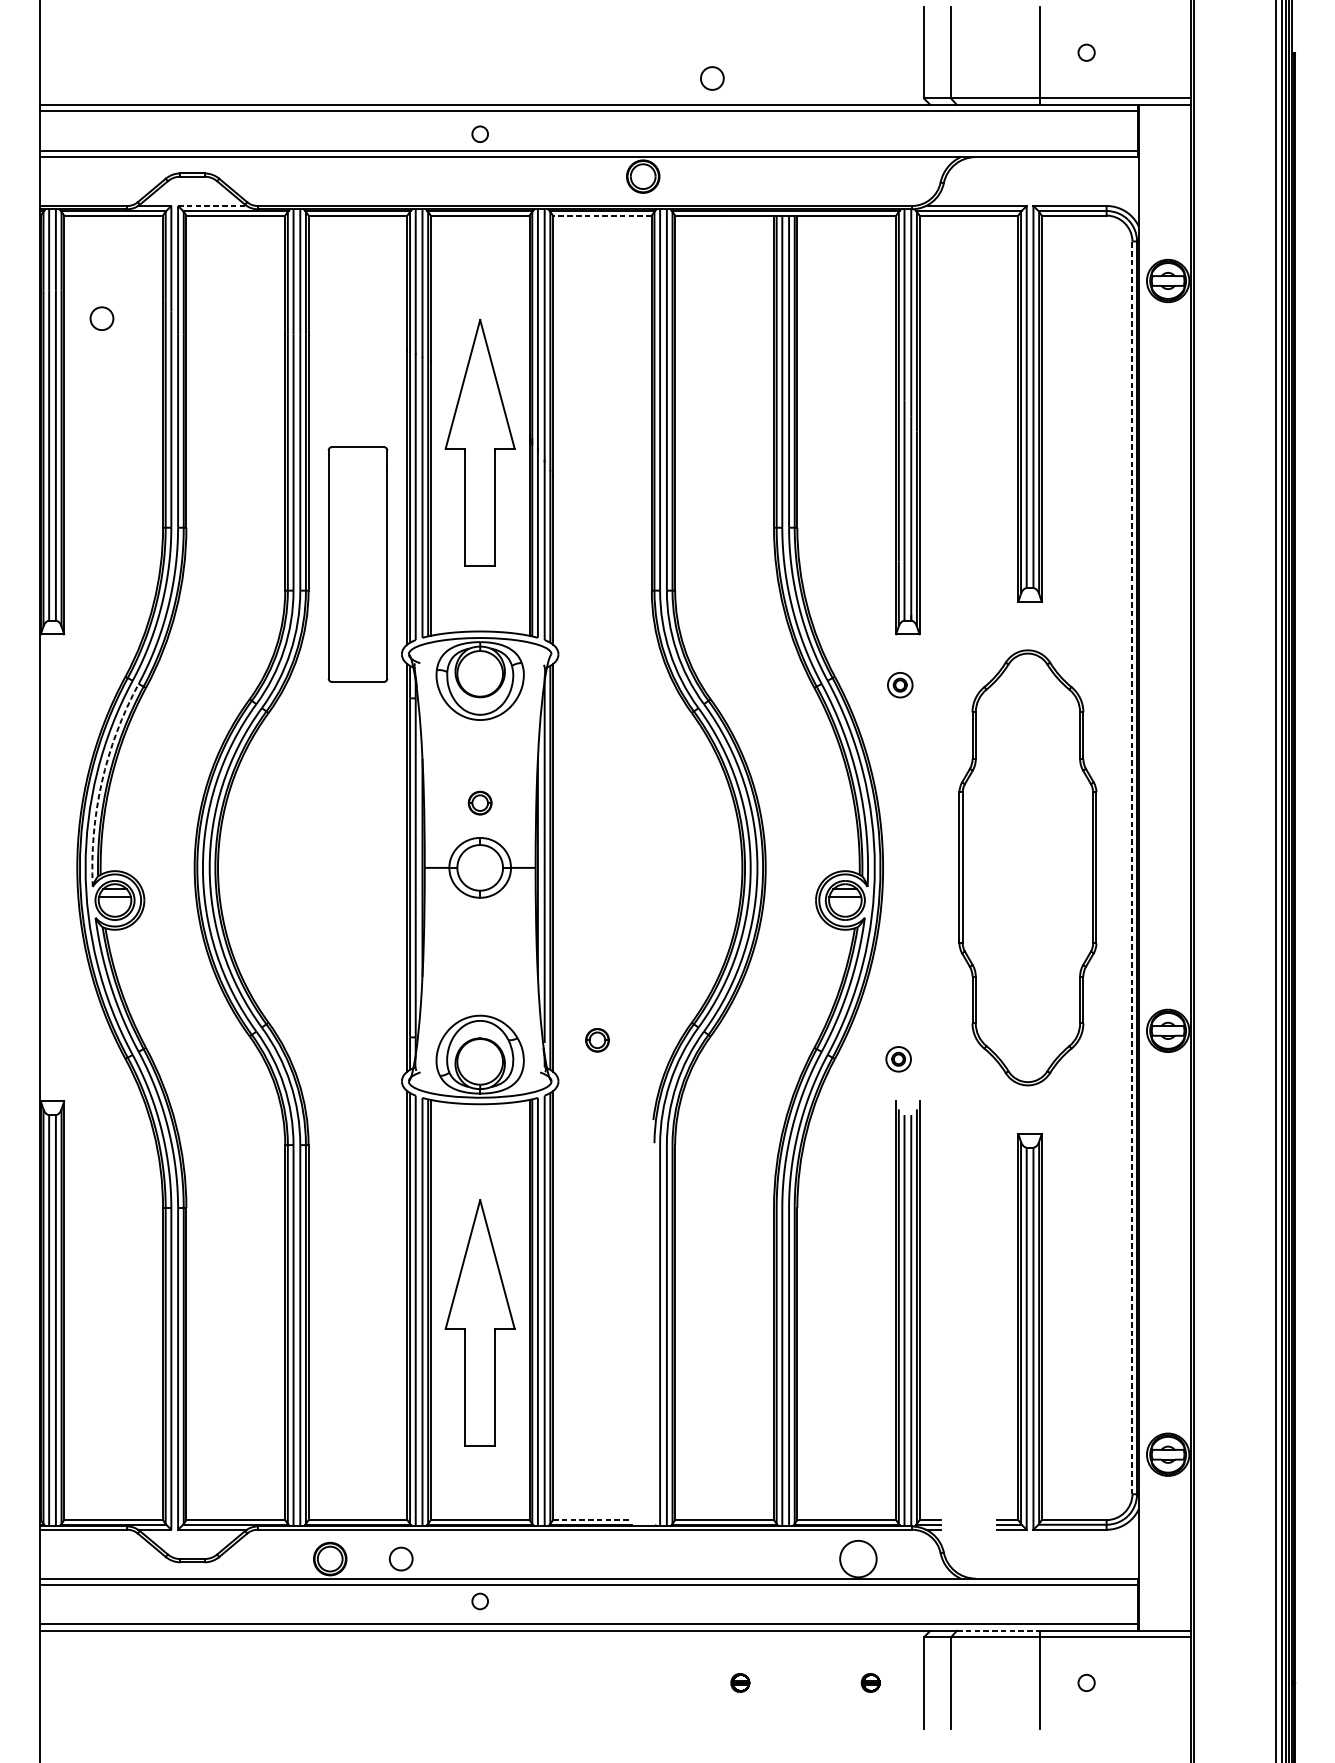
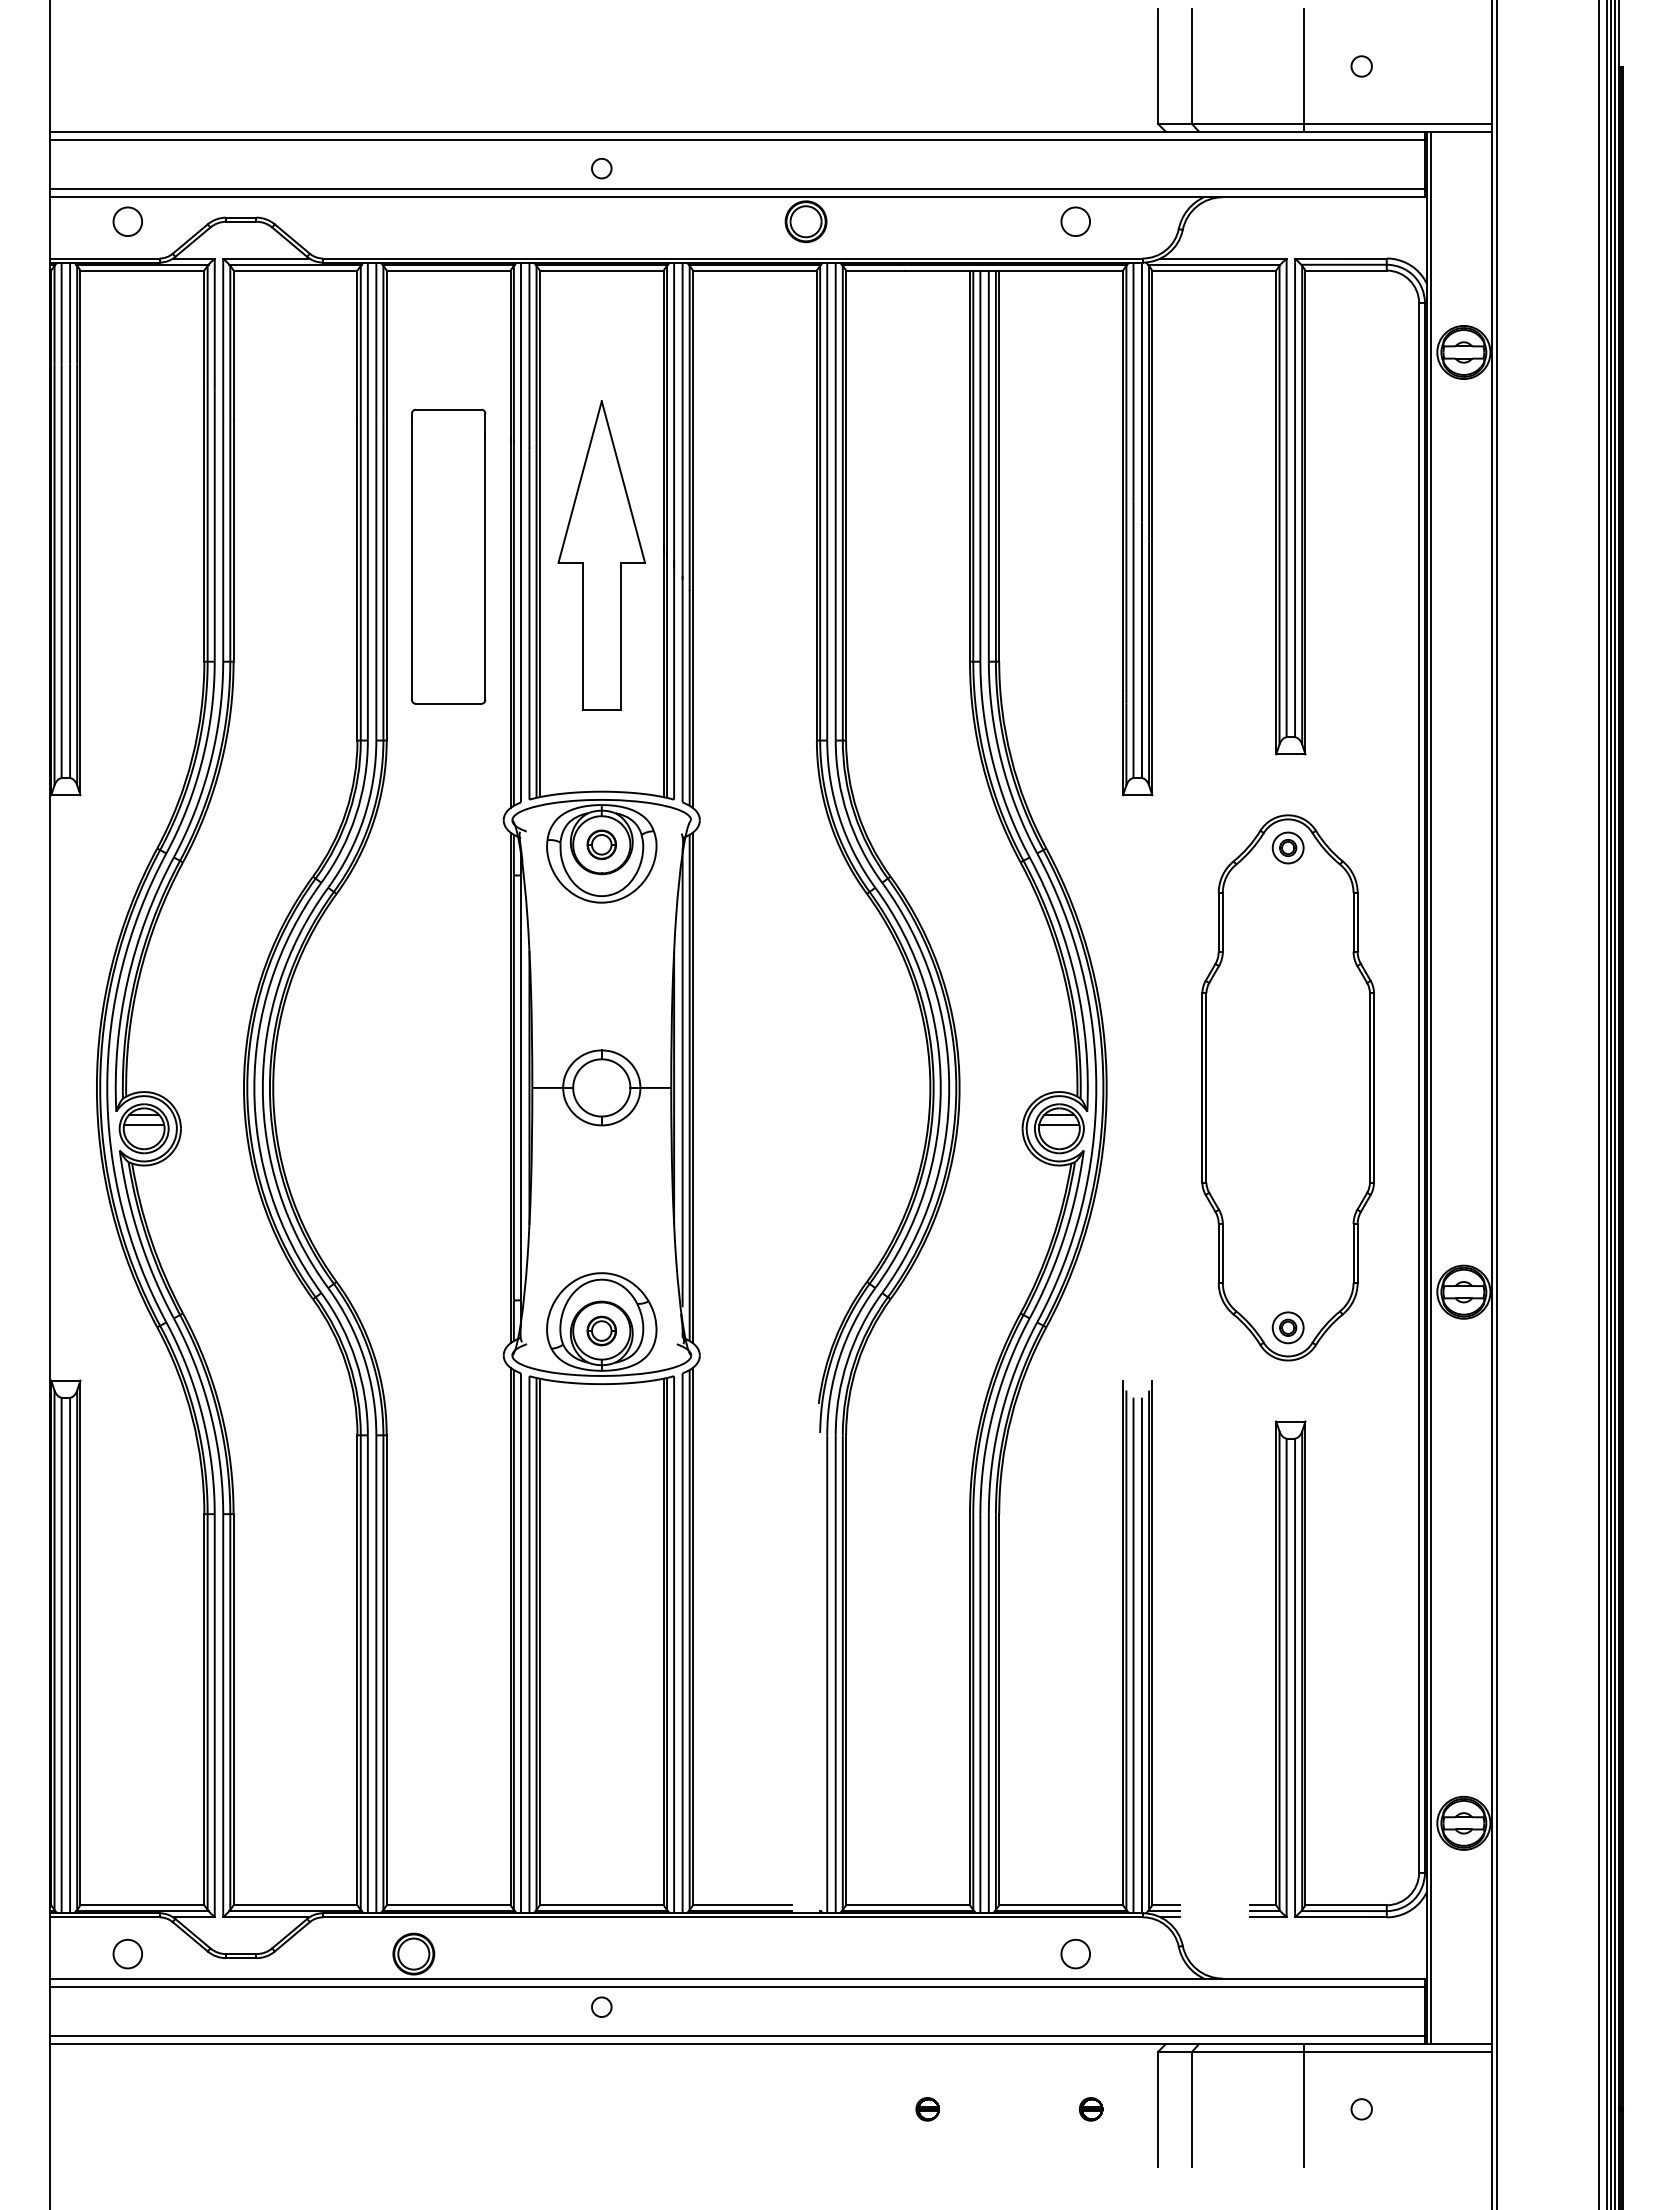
circle: (712, 78) -> (1075, 221), moved
line: (212, 205) -> (266, 258), dashed -> solid
line: (602, 215) -> (754, 270), dashed -> solid
circle: (101, 318) -> (127, 221), moved
part: (357, 564) -> (448, 556), moved
part: (899, 684) -> (1287, 847), moved
arc: (101, 782) -> (127, 980), dashed -> solid
part: (479, 802) -> (601, 844), moved
line: (1132, 867) -> (1419, 1087), dashed -> solid
line: (1142, 867) -> (1431, 1087), added
part: (597, 1039) -> (601, 1330), moved
part: (898, 1059) -> (1287, 1327), moved
part: (479, 1323) -> (601, 1658), removed
line: (592, 1520) -> (742, 1905), dashed -> solid
circle: (400, 1558) -> (127, 1953), moved
circle: (858, 1558) -> (1075, 1953), size x0.62
line: (998, 1631) -> (1251, 2044), dashed -> solid

